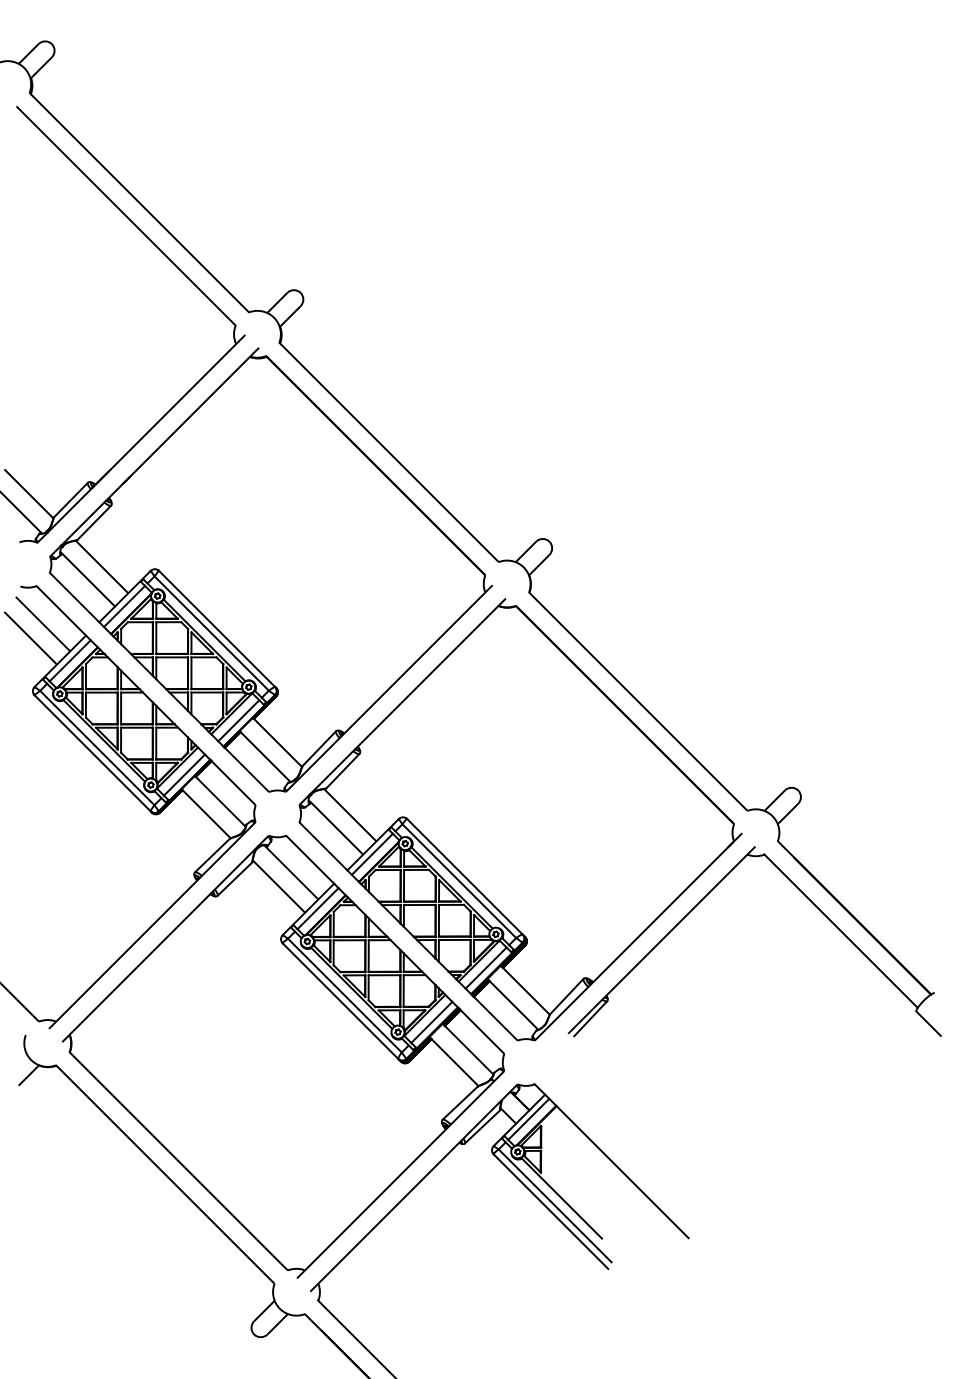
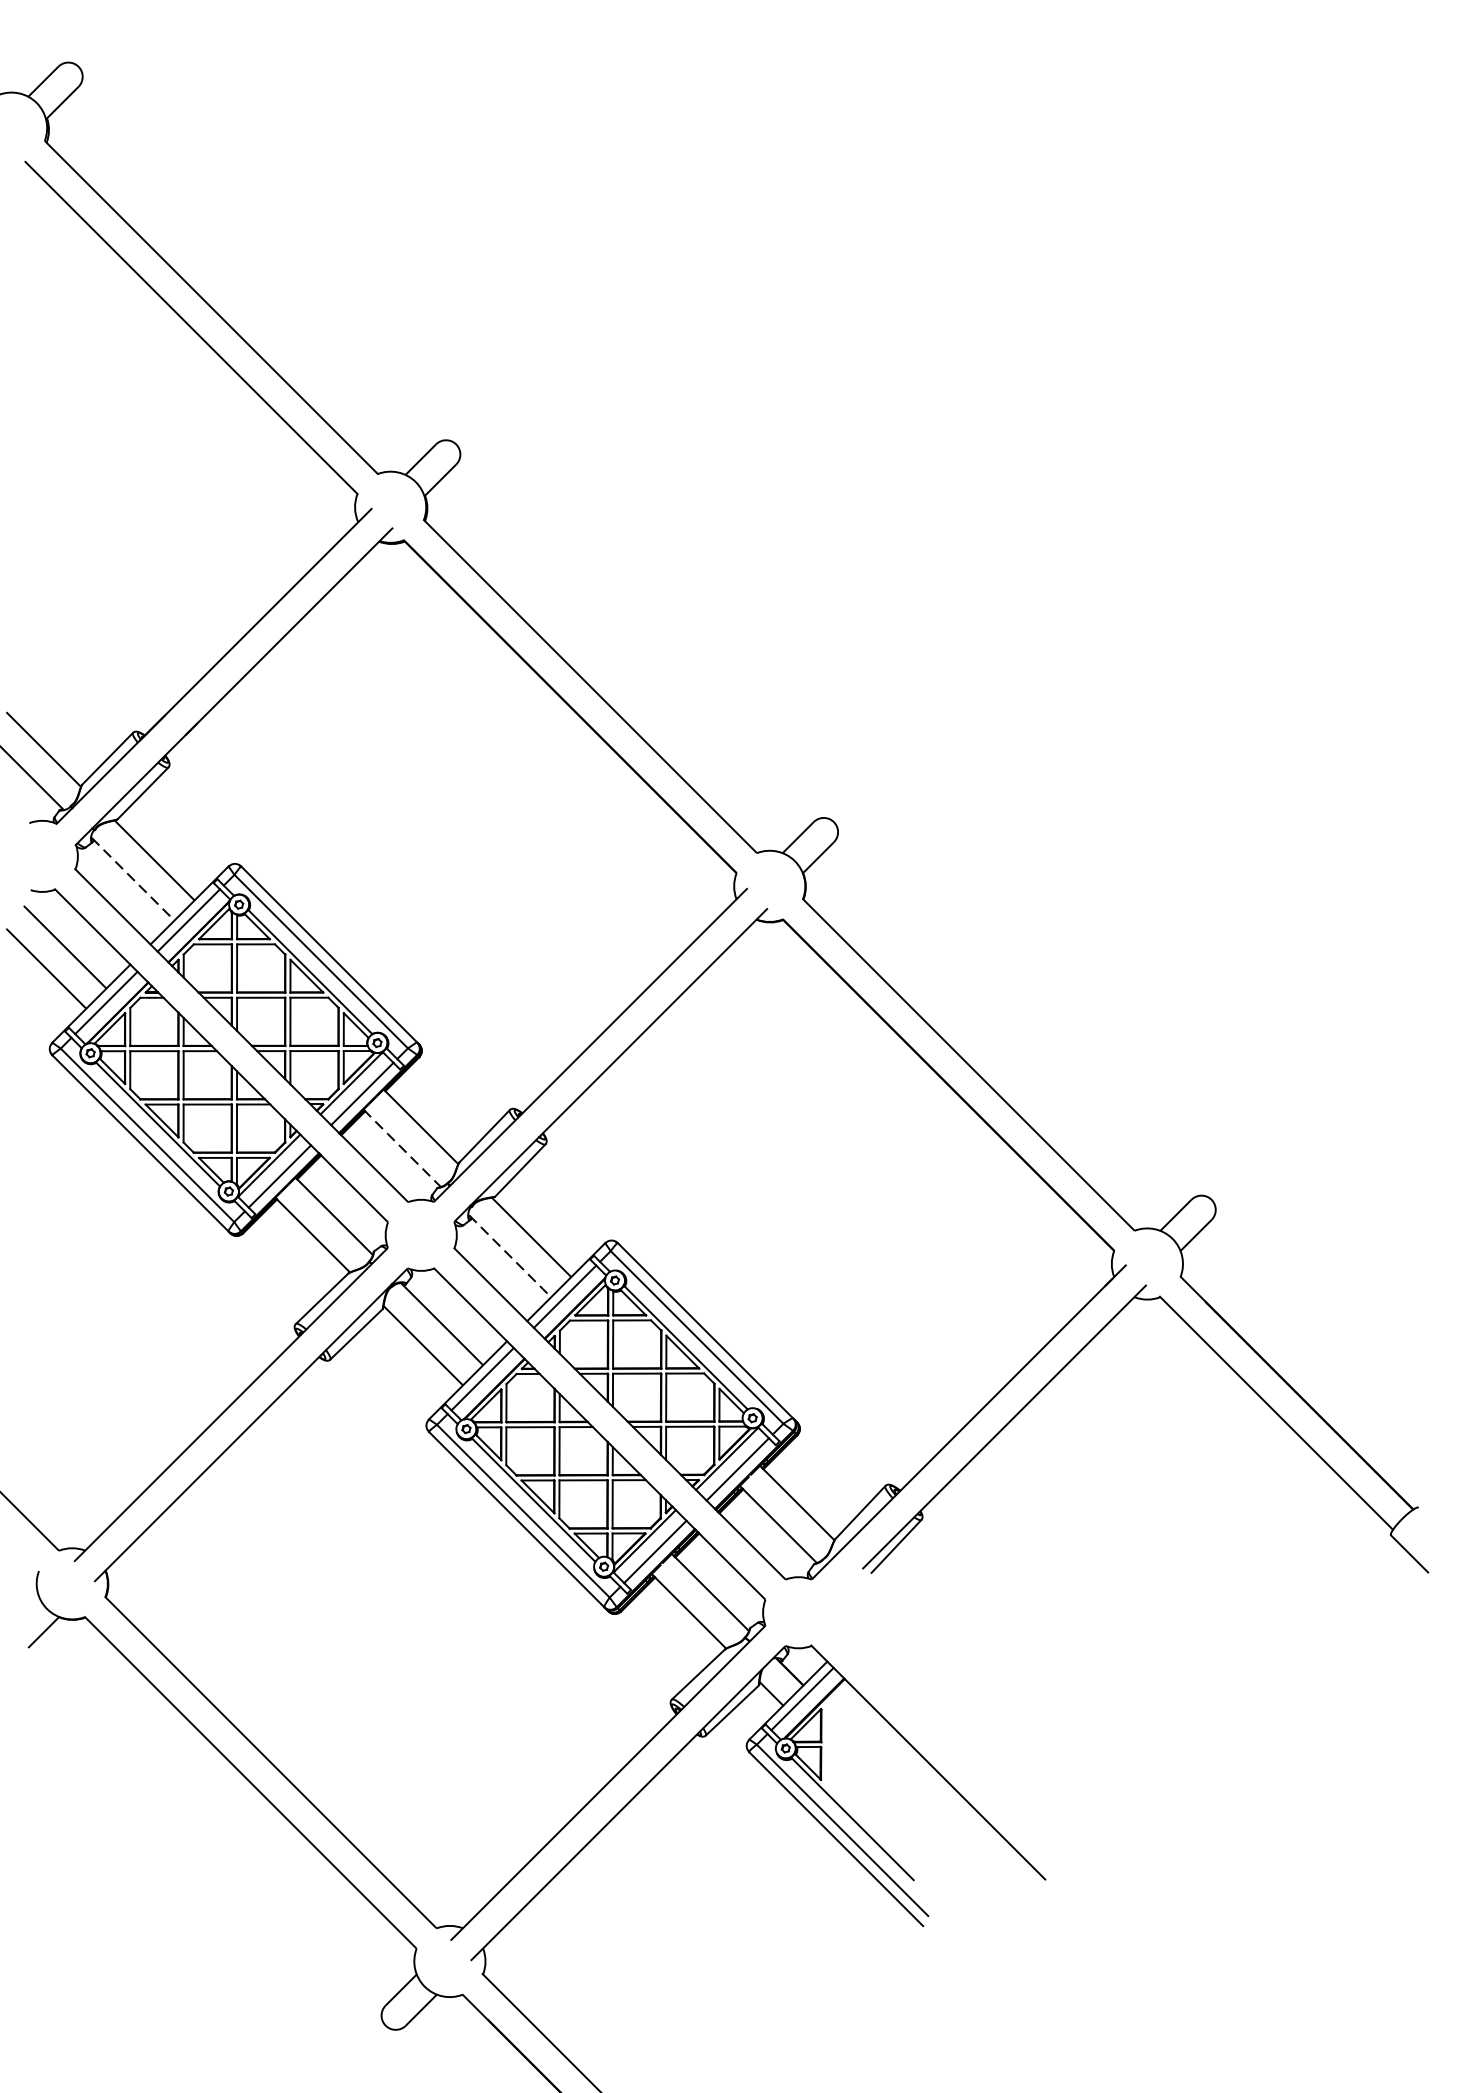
line: (88, 579) -> (134, 879), solid -> dashed
line: (264, 756) -> (401, 1148), solid -> dashed
line: (336, 827) -> (510, 1255), solid -> dashed

